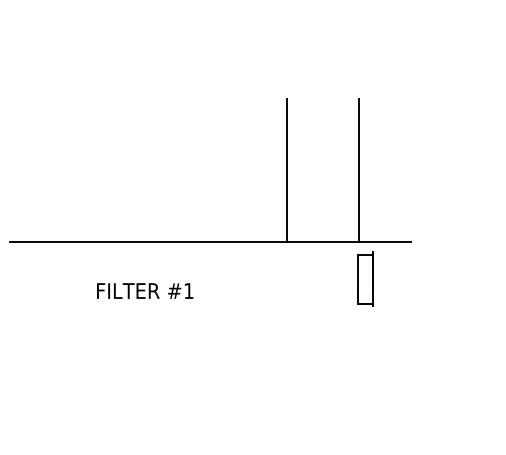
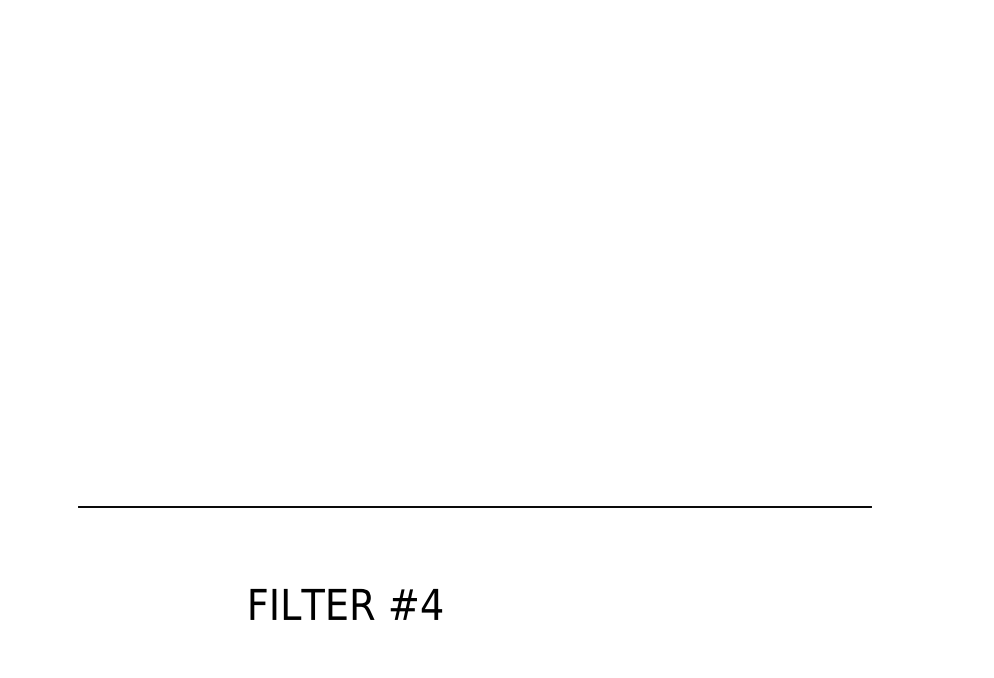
line: (287, 169) -> (626, 364), removed
line: (358, 169) -> (766, 364), removed
part: (365, 278) -> (780, 579), removed
text: (188, 290) -> (431, 603), #1 -> #4

